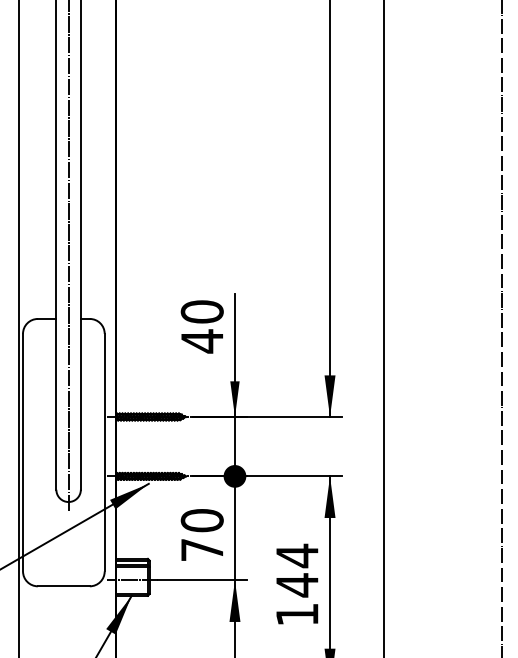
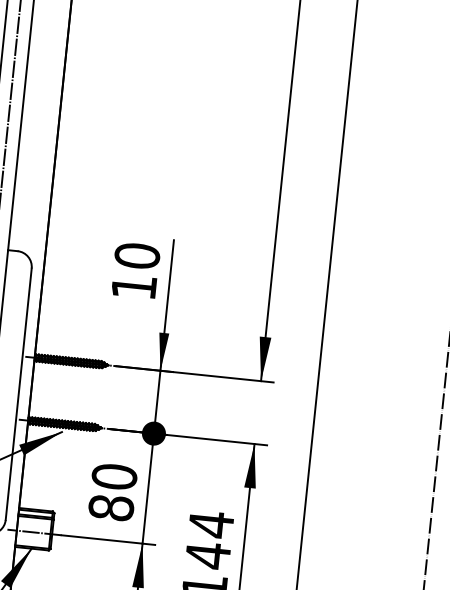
text: (202, 341) -> (134, 287), 40 -> 10
text: (201, 549) -> (110, 507), 70 -> 80

